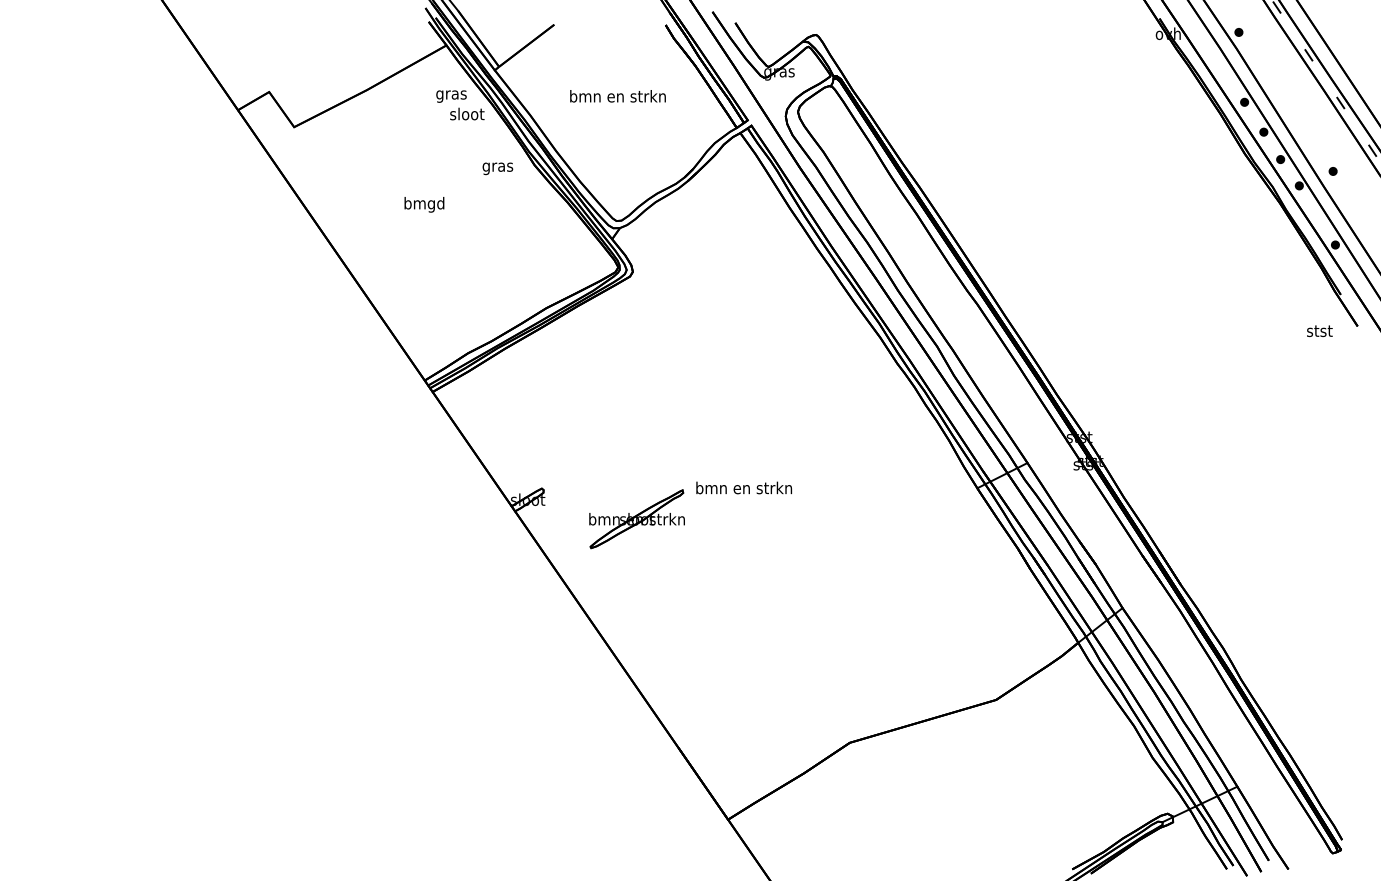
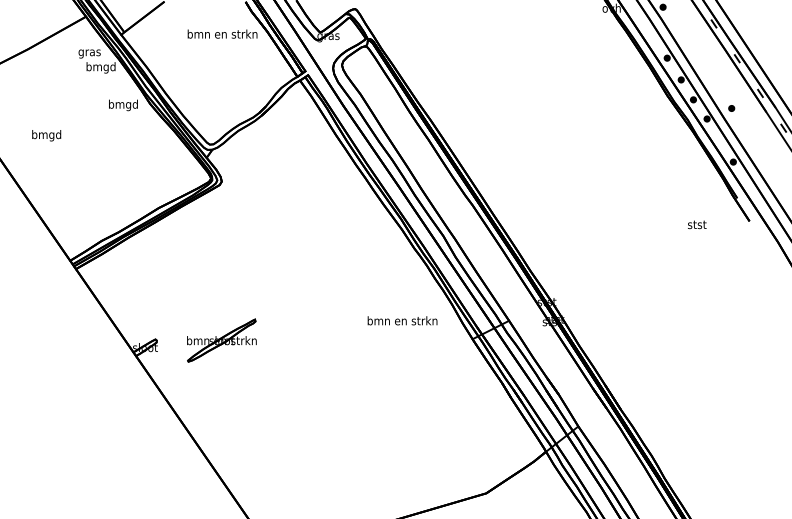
text: (617, 96) -> (222, 34), moved
text: (466, 115) -> (100, 67), sloot -> bmgd
text: (497, 167) -> (123, 105), gras -> bmgd
text: (424, 204) -> (46, 135), moved
text: (1319, 331) -> (697, 225), moved
text: (743, 487) -> (402, 320), moved
part: (636, 519) -> (221, 340), moved

